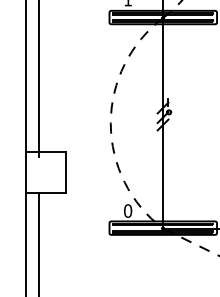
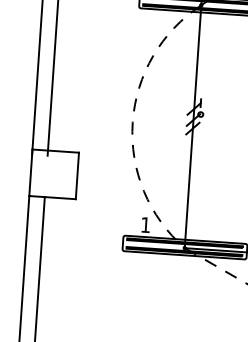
text: (128, 210) -> (146, 224), 0 -> 1

